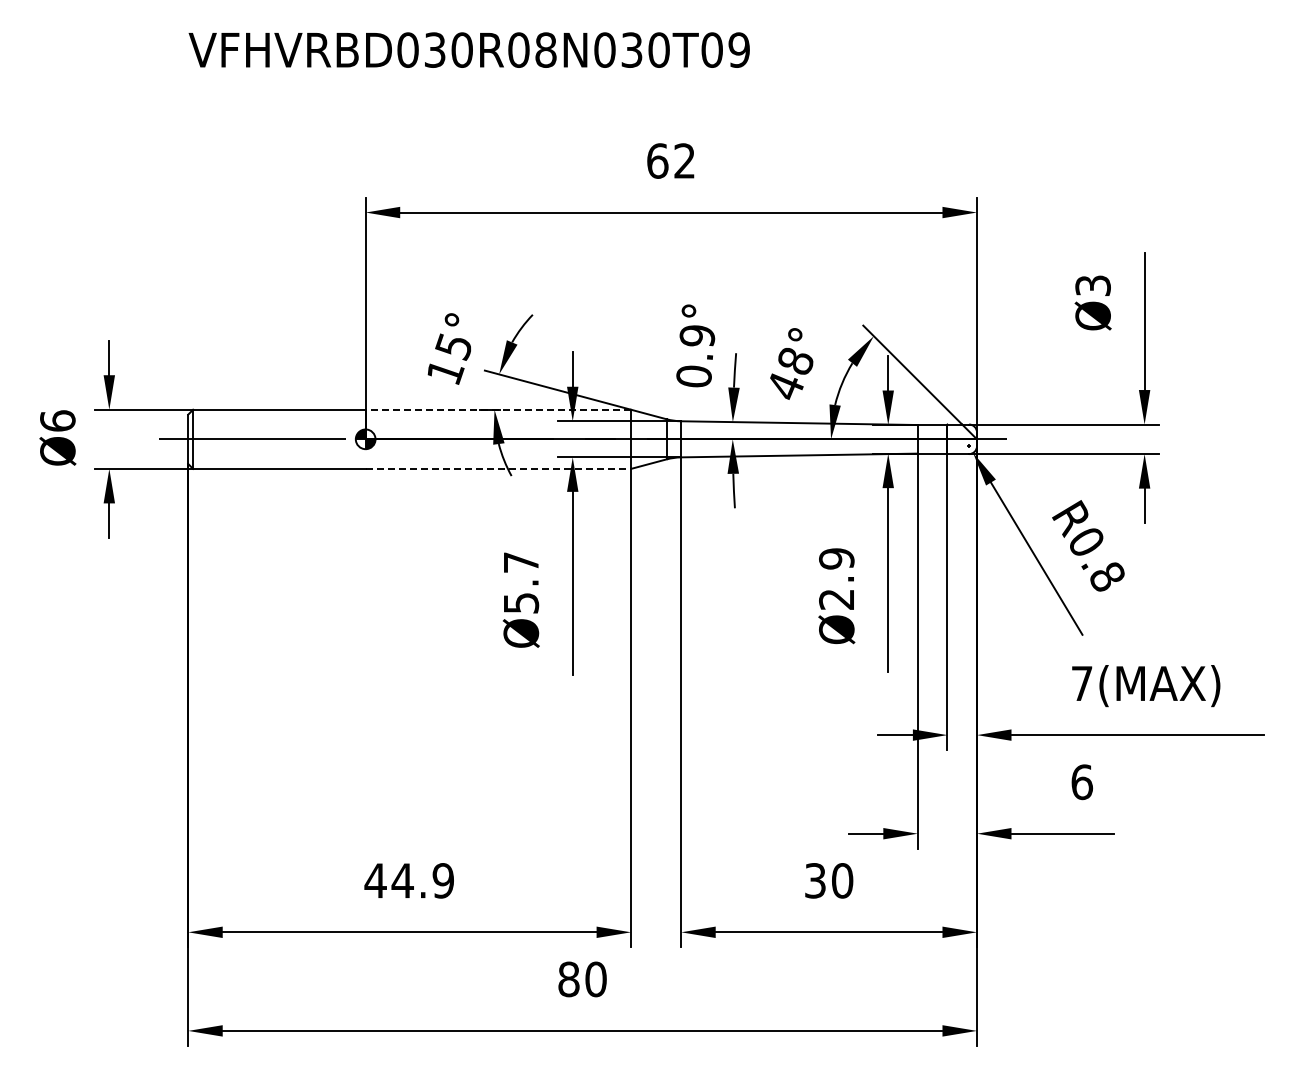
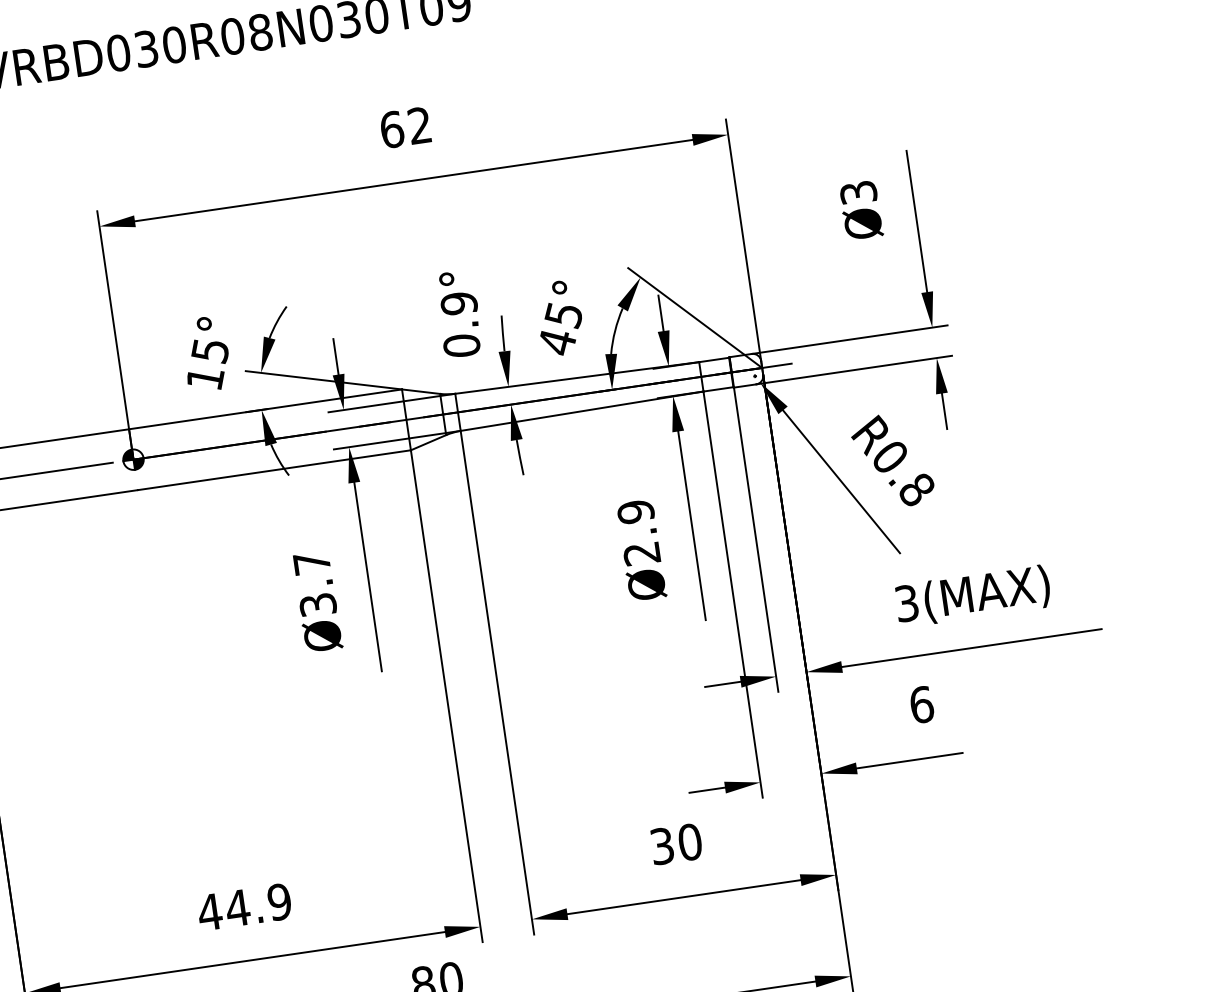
text: (794, 361) -> (562, 315), 48° -> 45°
line: (498, 409) -> (265, 409), dashed -> solid
line: (498, 468) -> (274, 469), dashed -> solid
text: (520, 602) -> (317, 604), Ø5.7 -> Ø3.7
text: (1082, 683) -> (907, 603), 7(MAX) -> 3(MAX)

